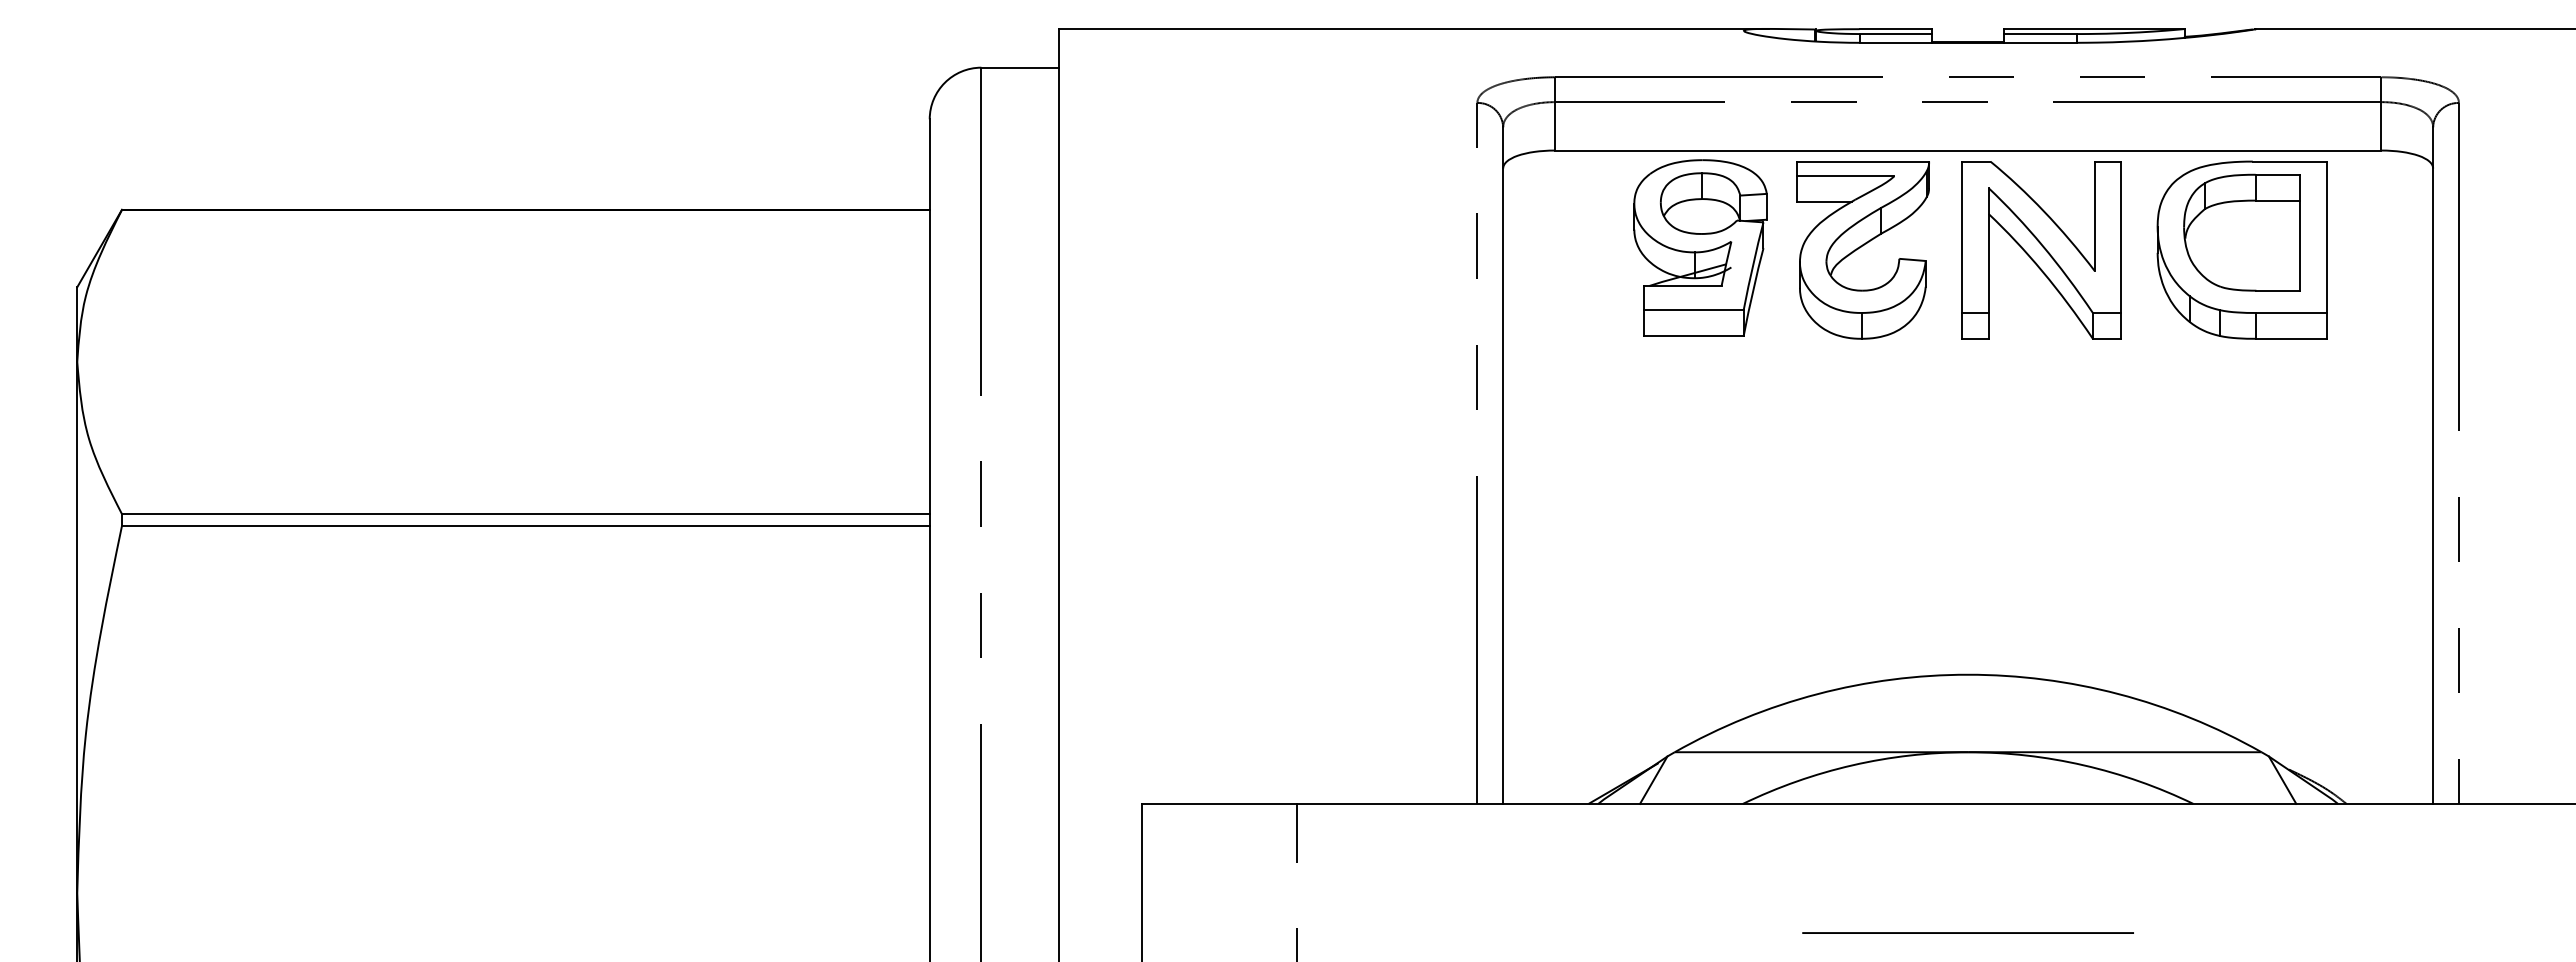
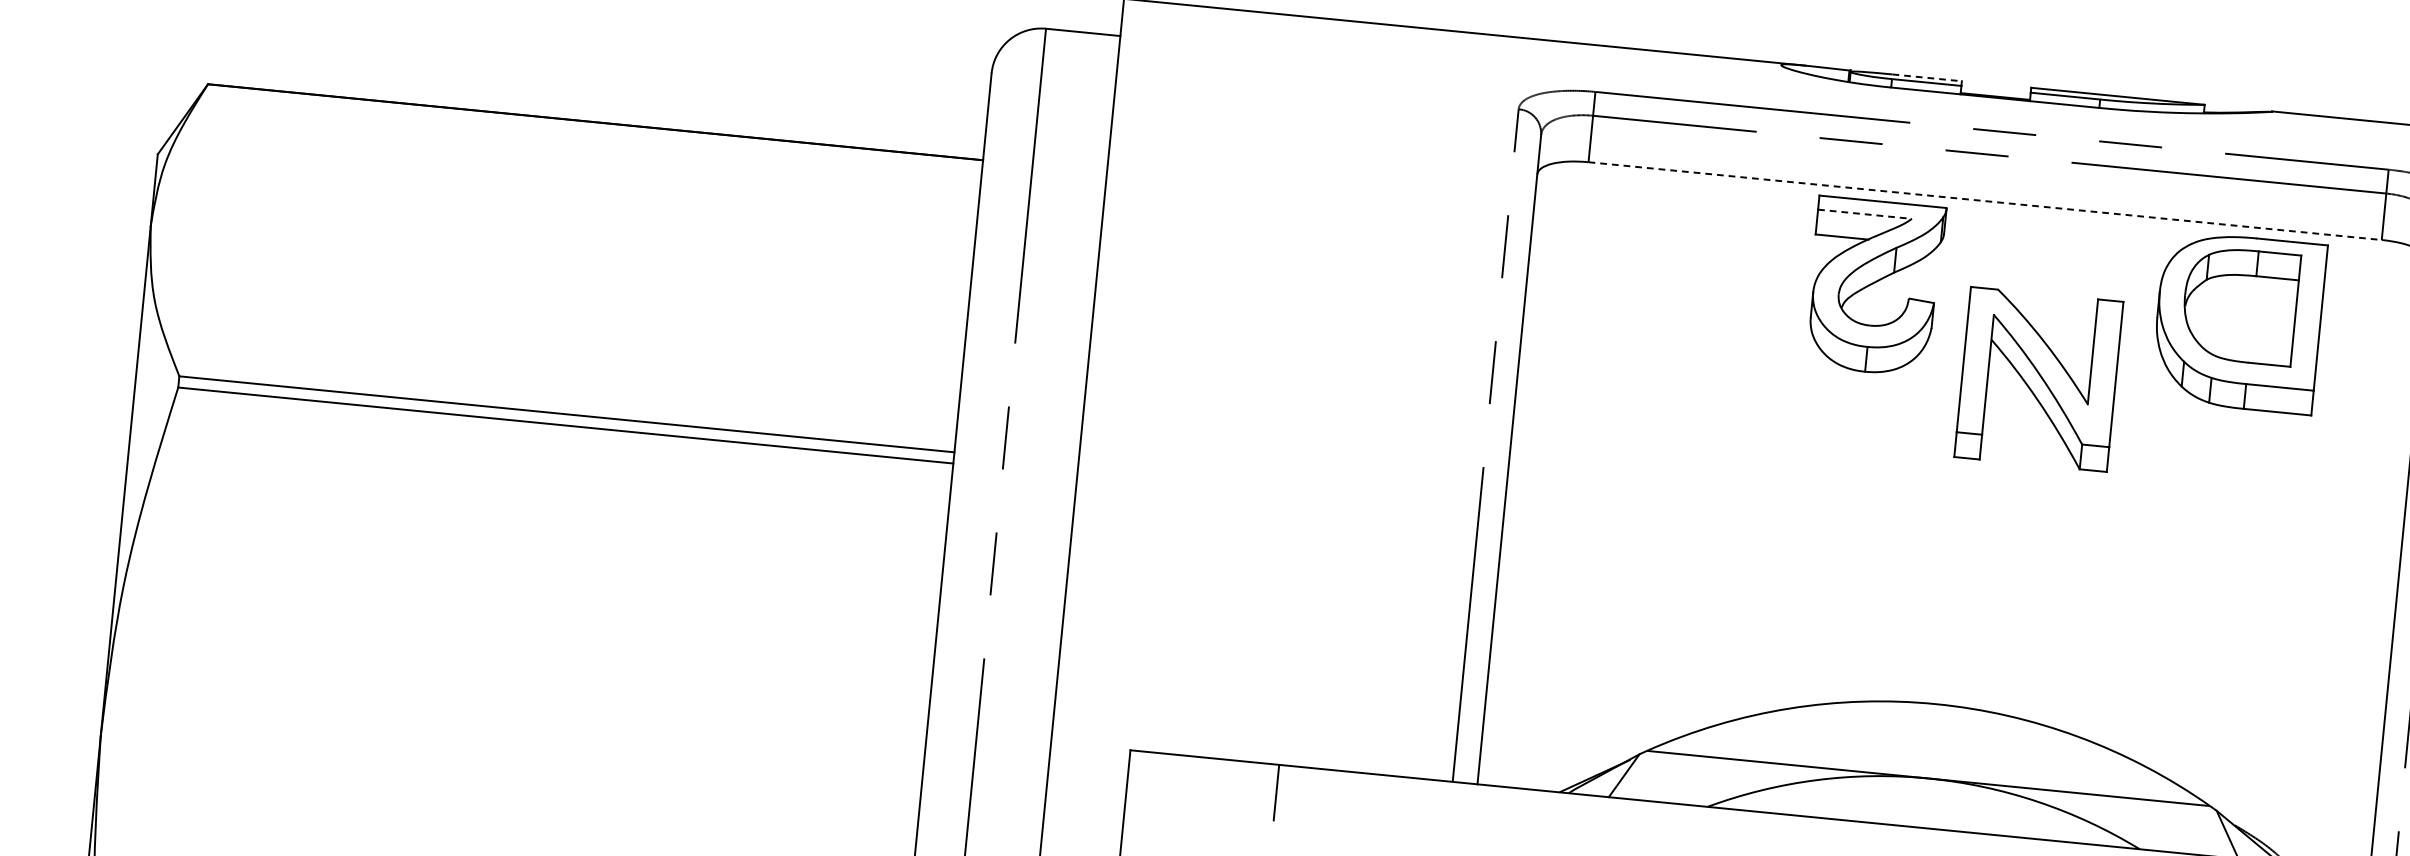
line: (1896, 29) -> (1927, 78), solid -> dashed
line: (1968, 150) -> (1985, 201), solid -> dashed
line: (1845, 176) -> (1865, 214), solid -> dashed
part: (1700, 247) -> (1719, 268), removed
part: (2041, 250) -> (2038, 379), moved

